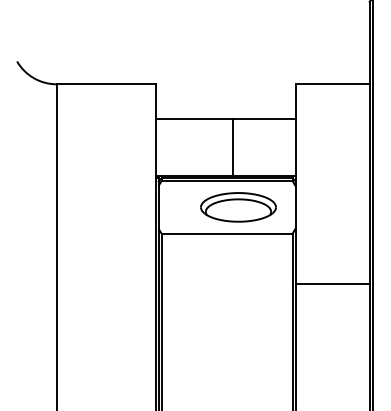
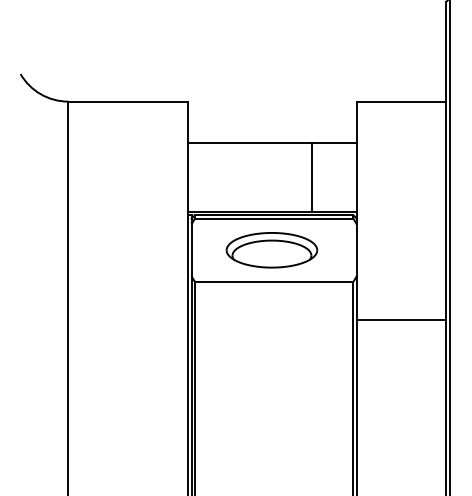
line: (233, 146) -> (312, 176), moved
part: (238, 207) -> (271, 250), moved
line: (332, 283) -> (401, 319), moved

